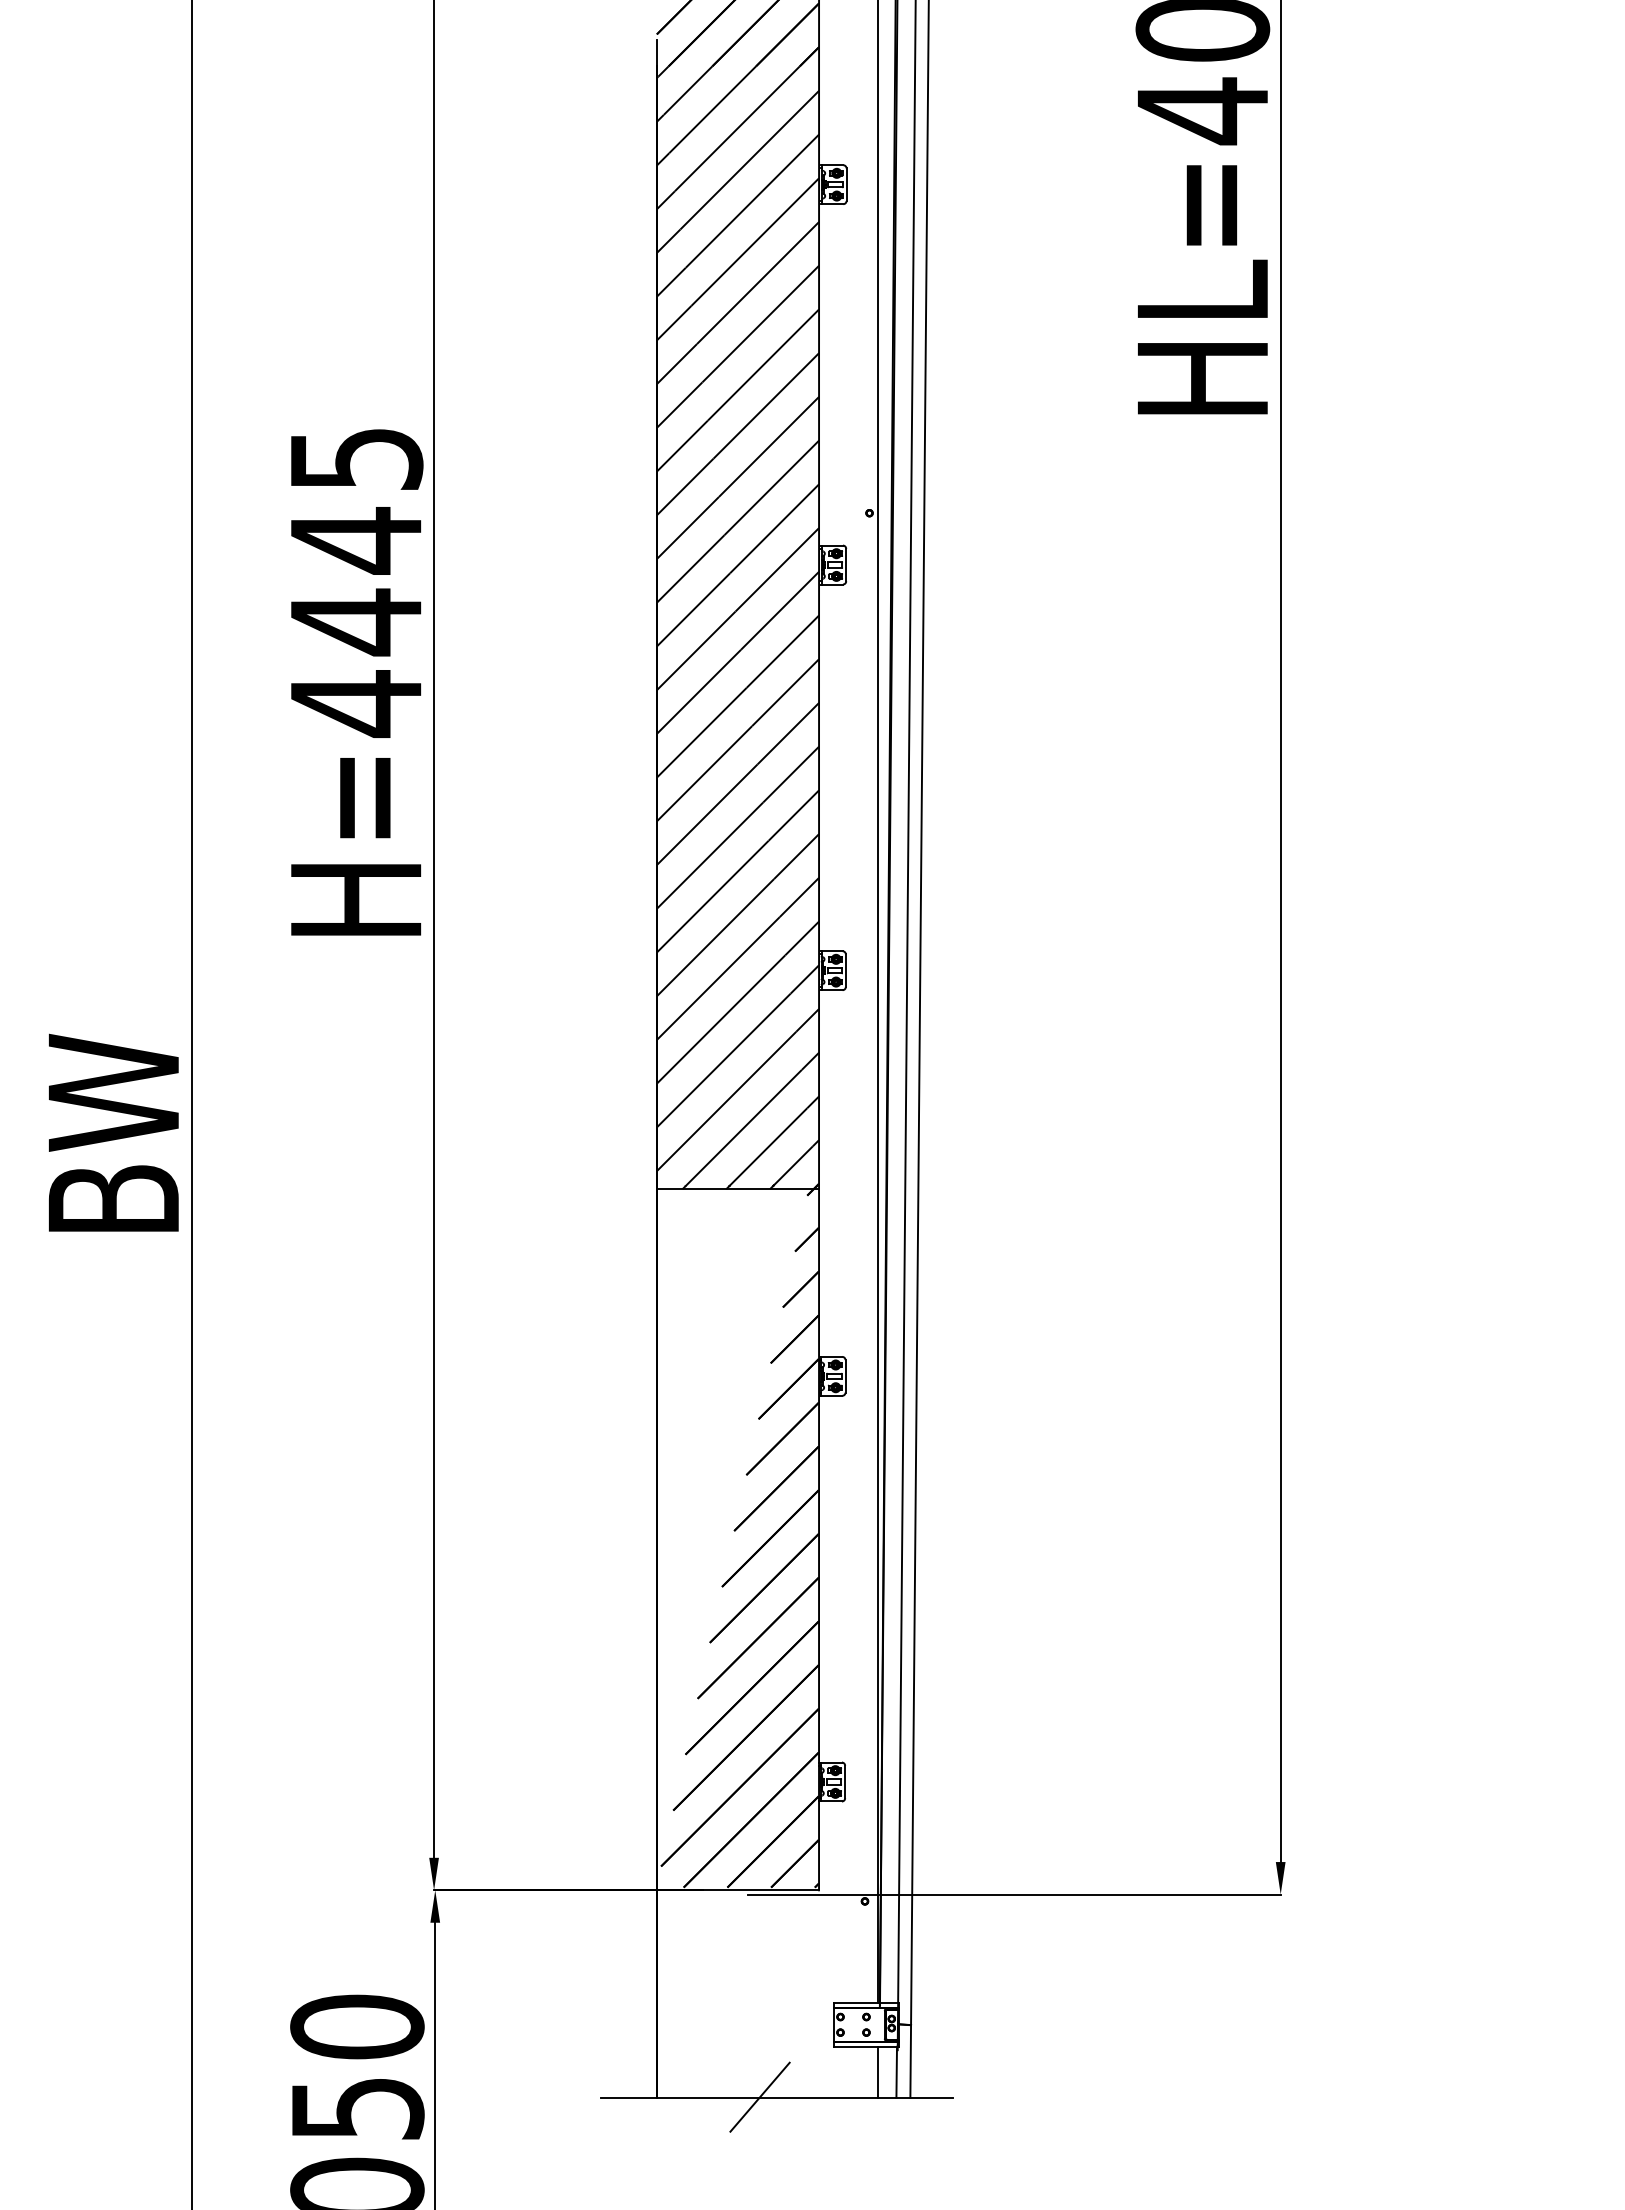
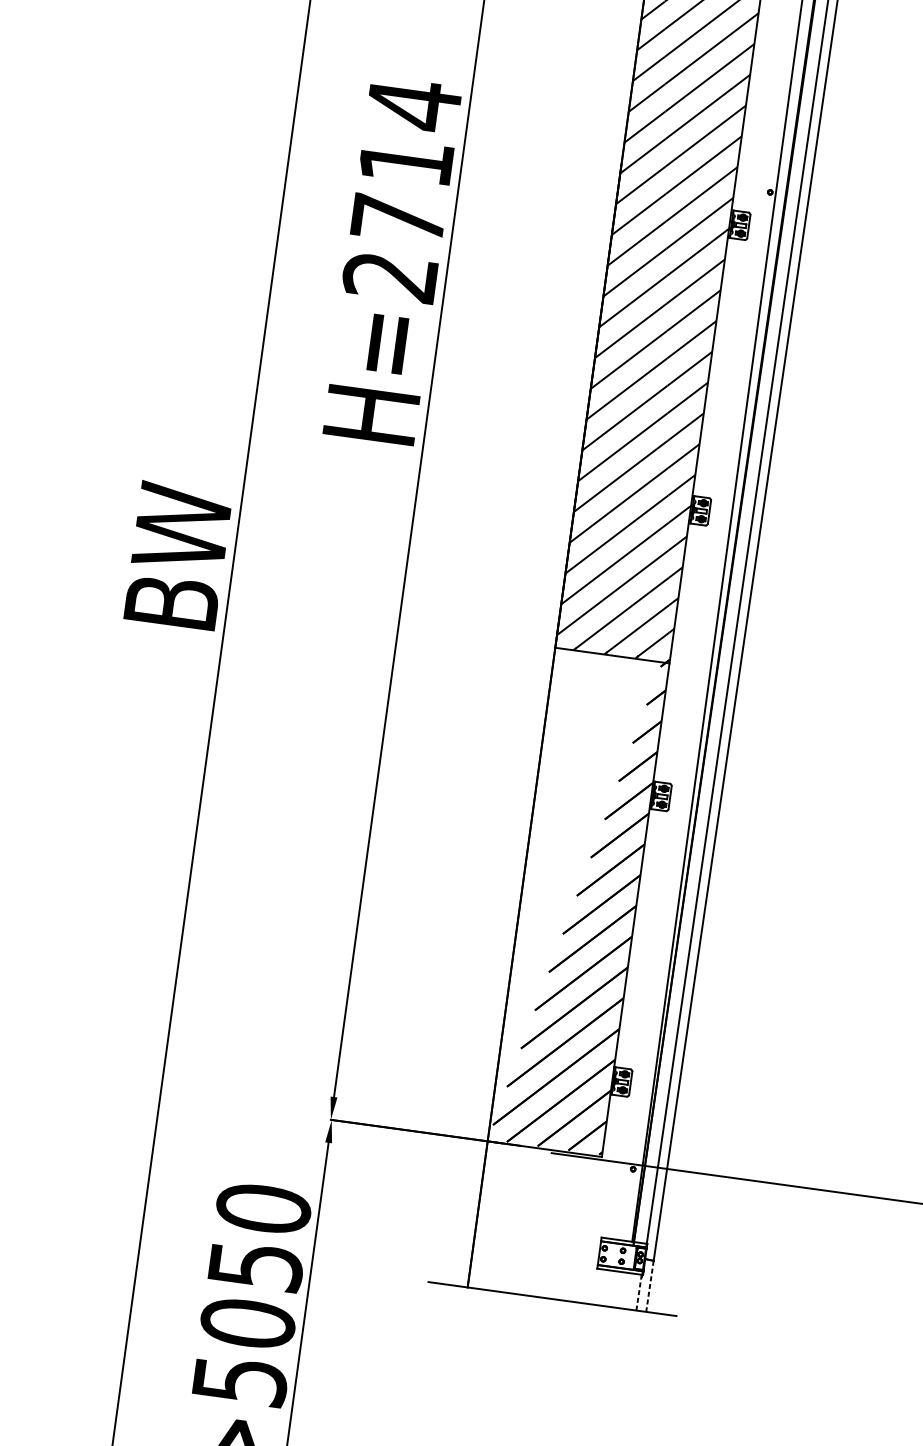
text: (356, 581) -> (402, 190), H=4445 -> H=2714
line: (910, 2062) -> (649, 1287), solid -> dashed
line: (877, 2071) -> (625, 1290), removed
line: (896, 2072) -> (638, 1292), solid -> dashed
line: (759, 2096) -> (540, 1296), removed

